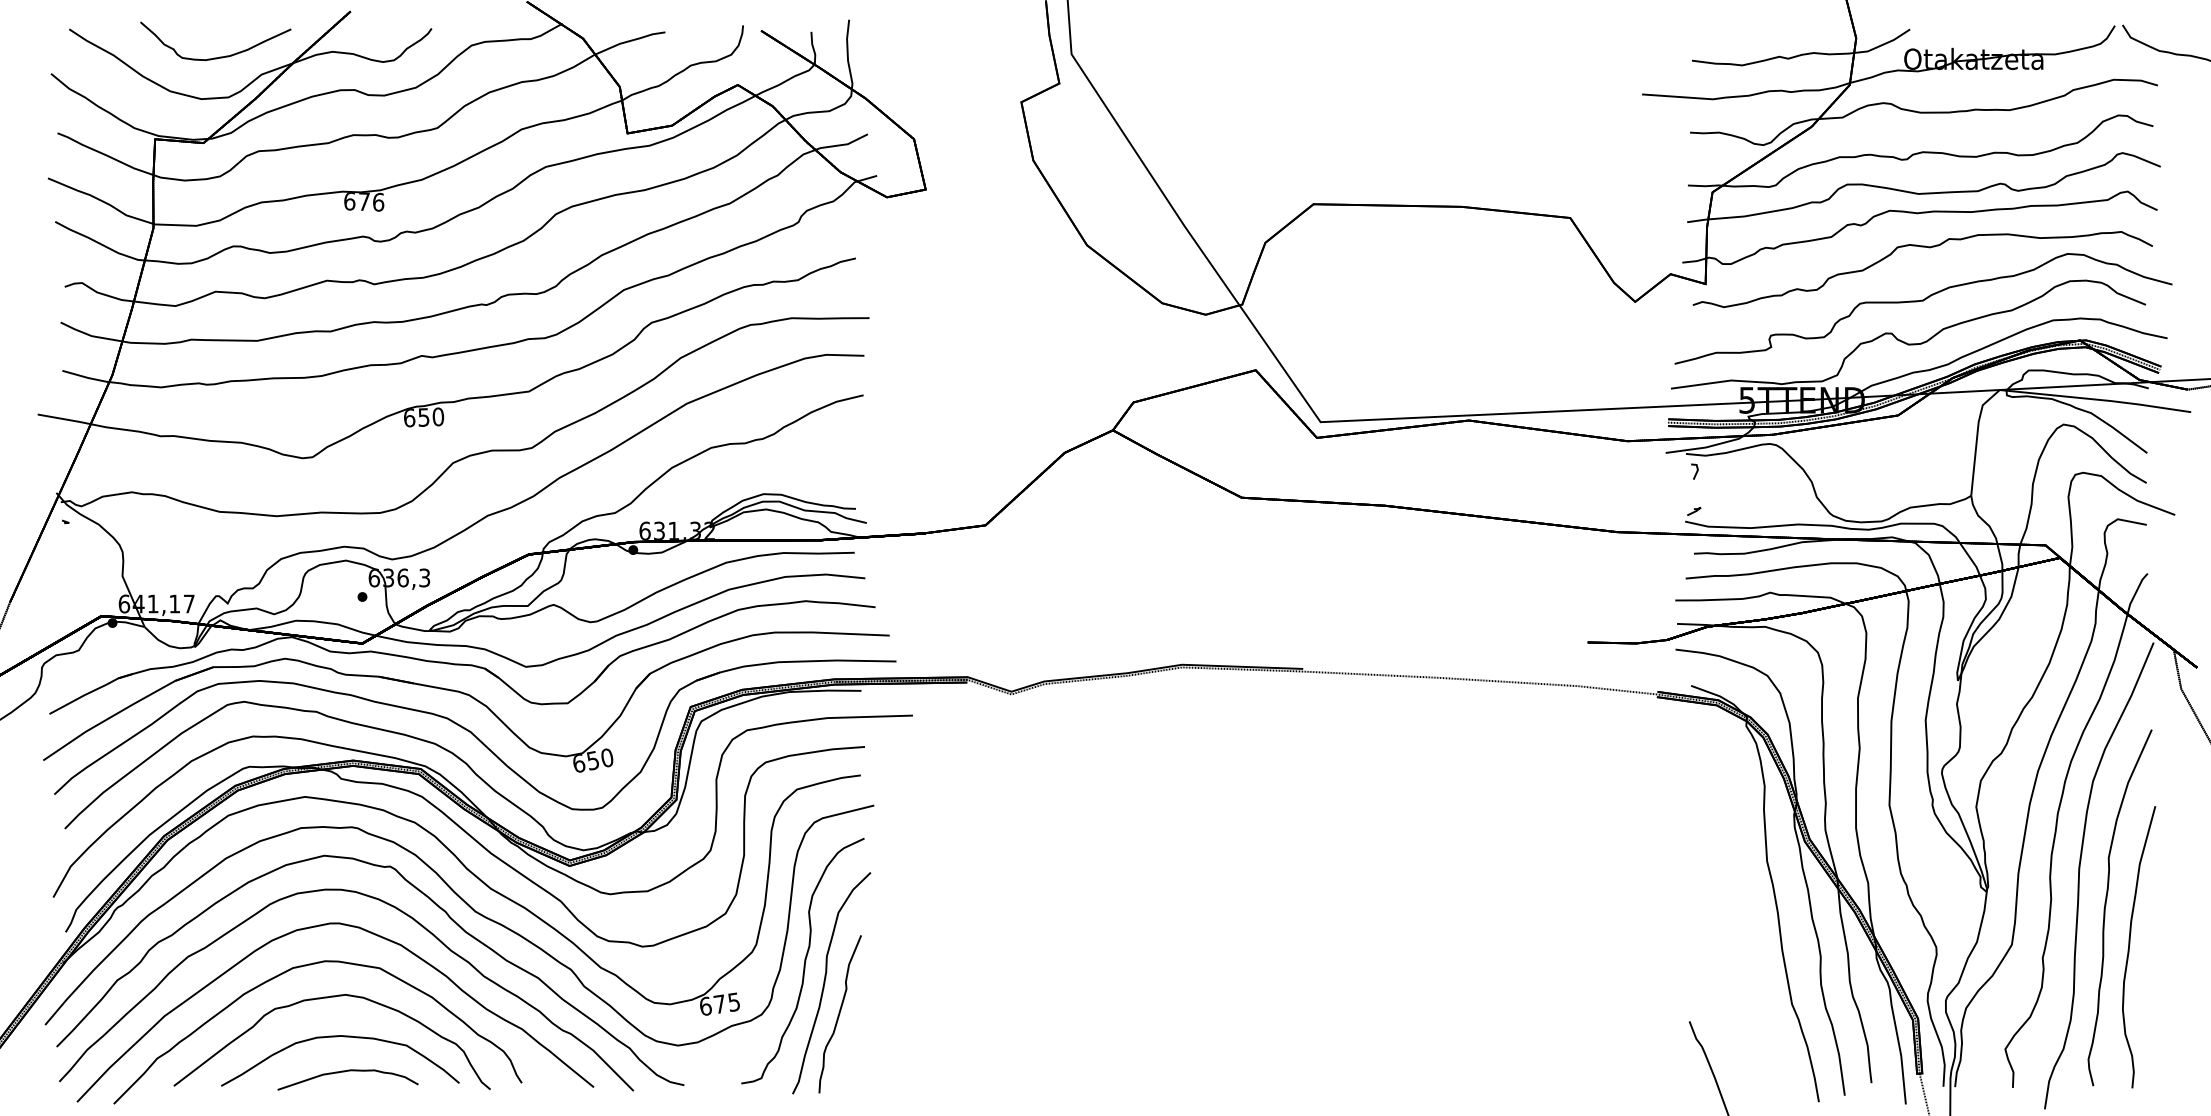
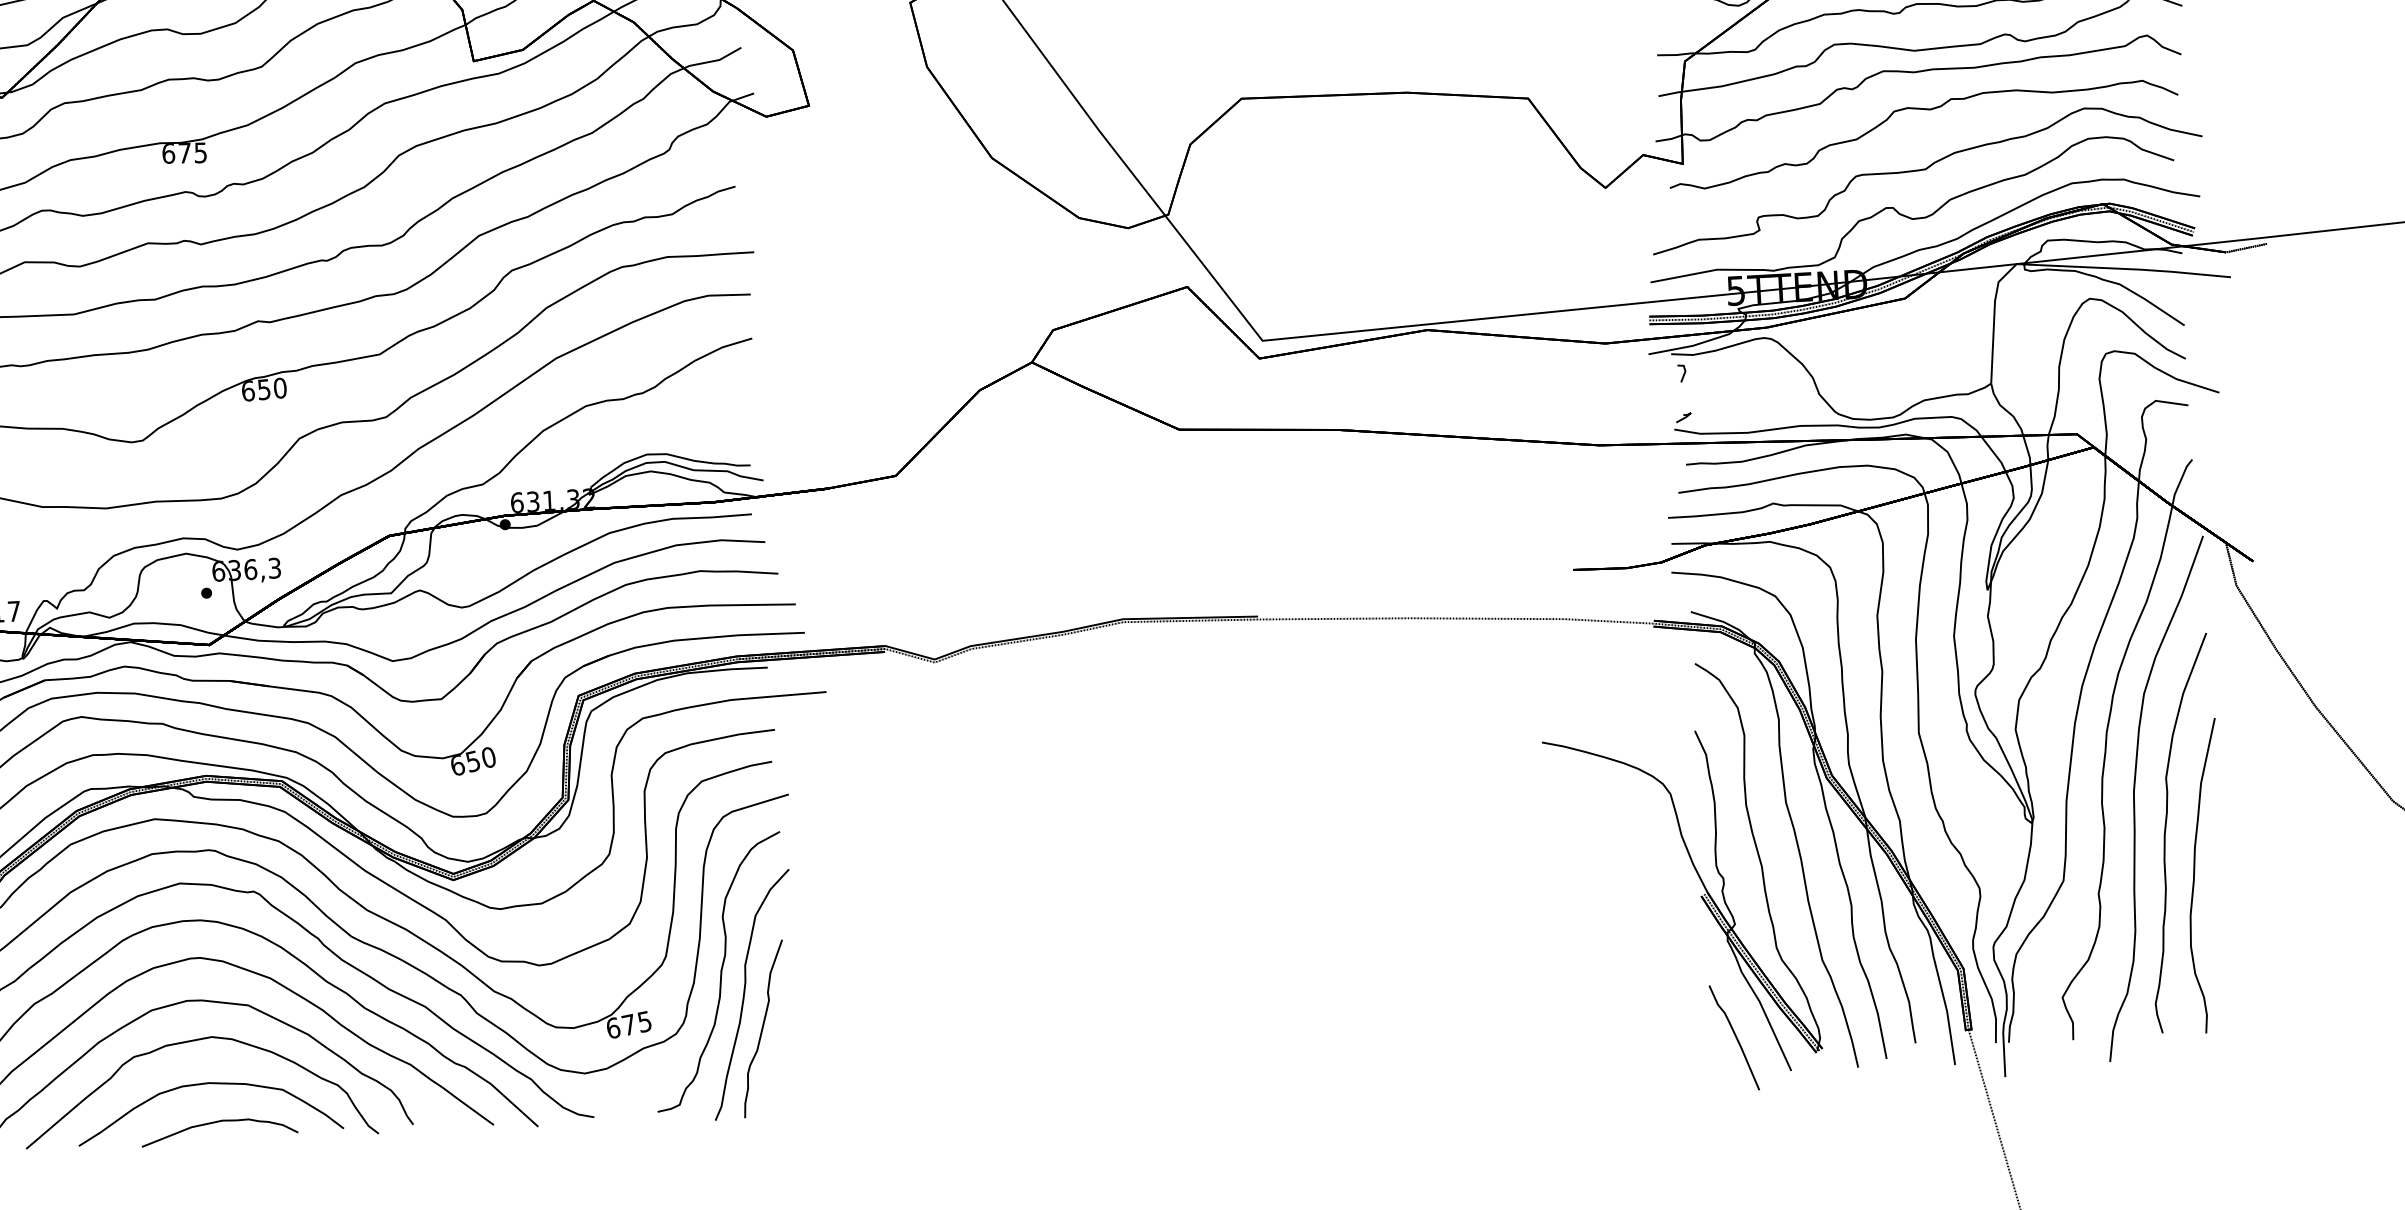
text: (378, 201) -> (200, 152), 676 -> 675
part: (1679, 911) -> (1691, 863), added

